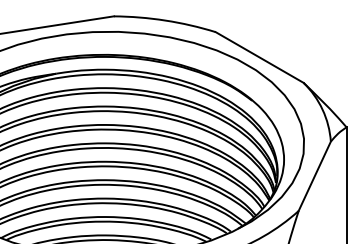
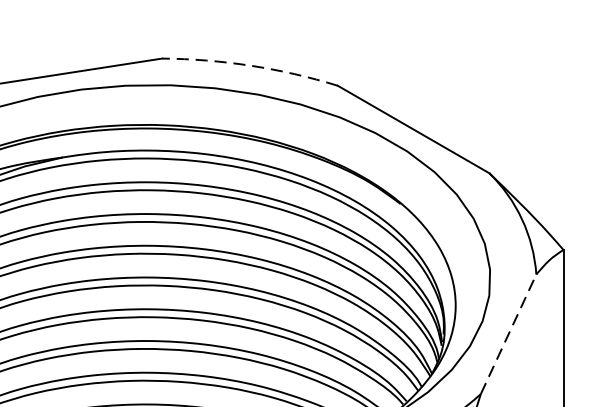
arc: (165, 20) -> (251, 65), solid -> dashed
line: (314, 175) -> (508, 332), solid -> dashed

